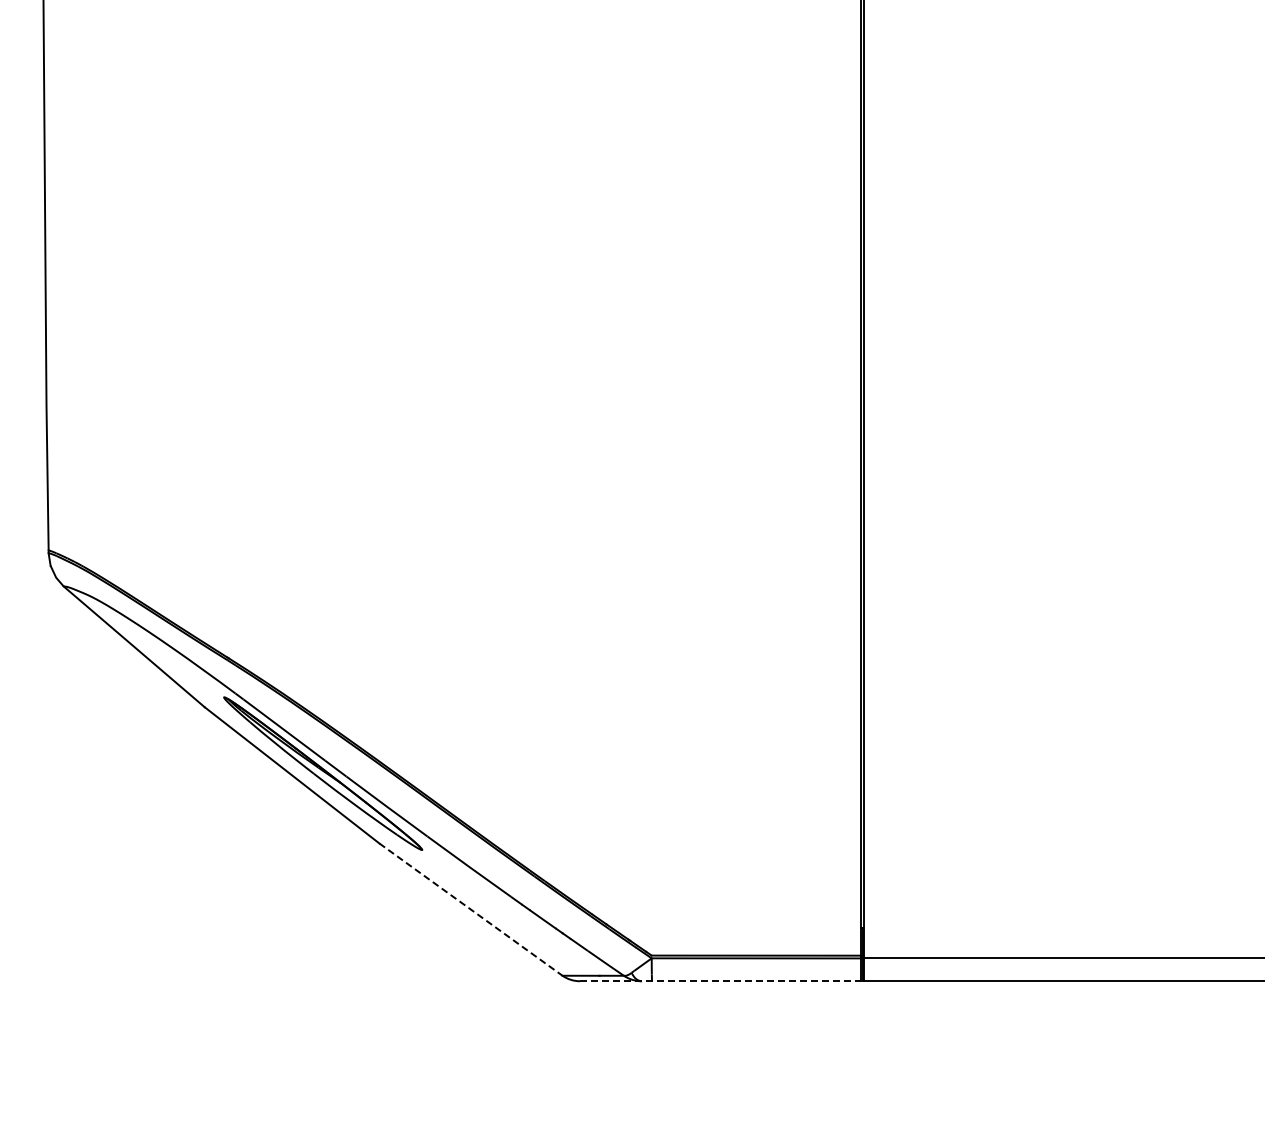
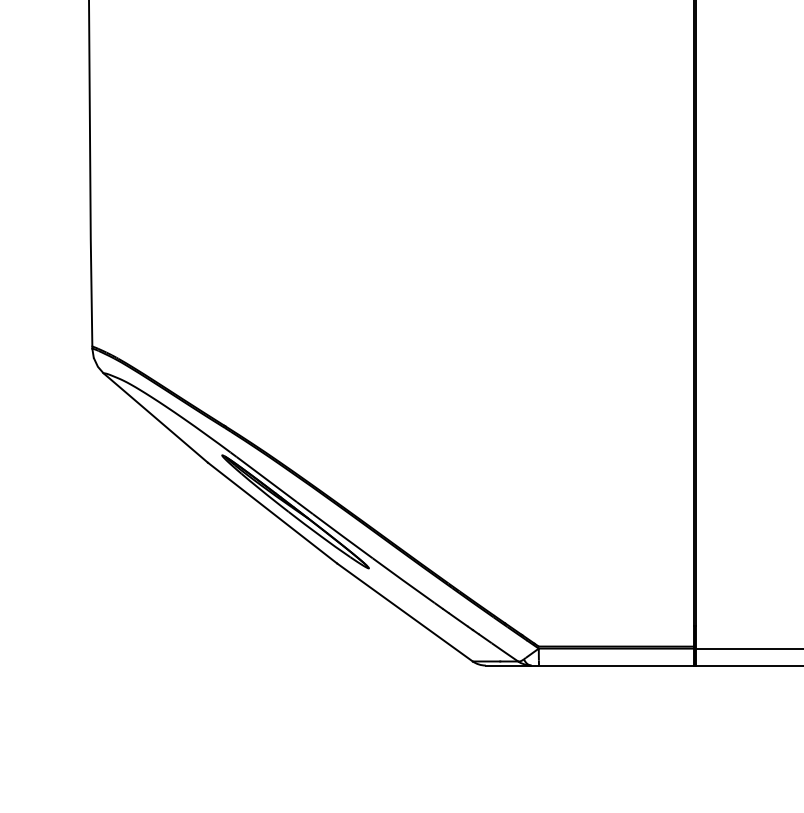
line: (471, 909) -> (405, 612), dashed -> solid
line: (720, 981) -> (589, 665), dashed -> solid

